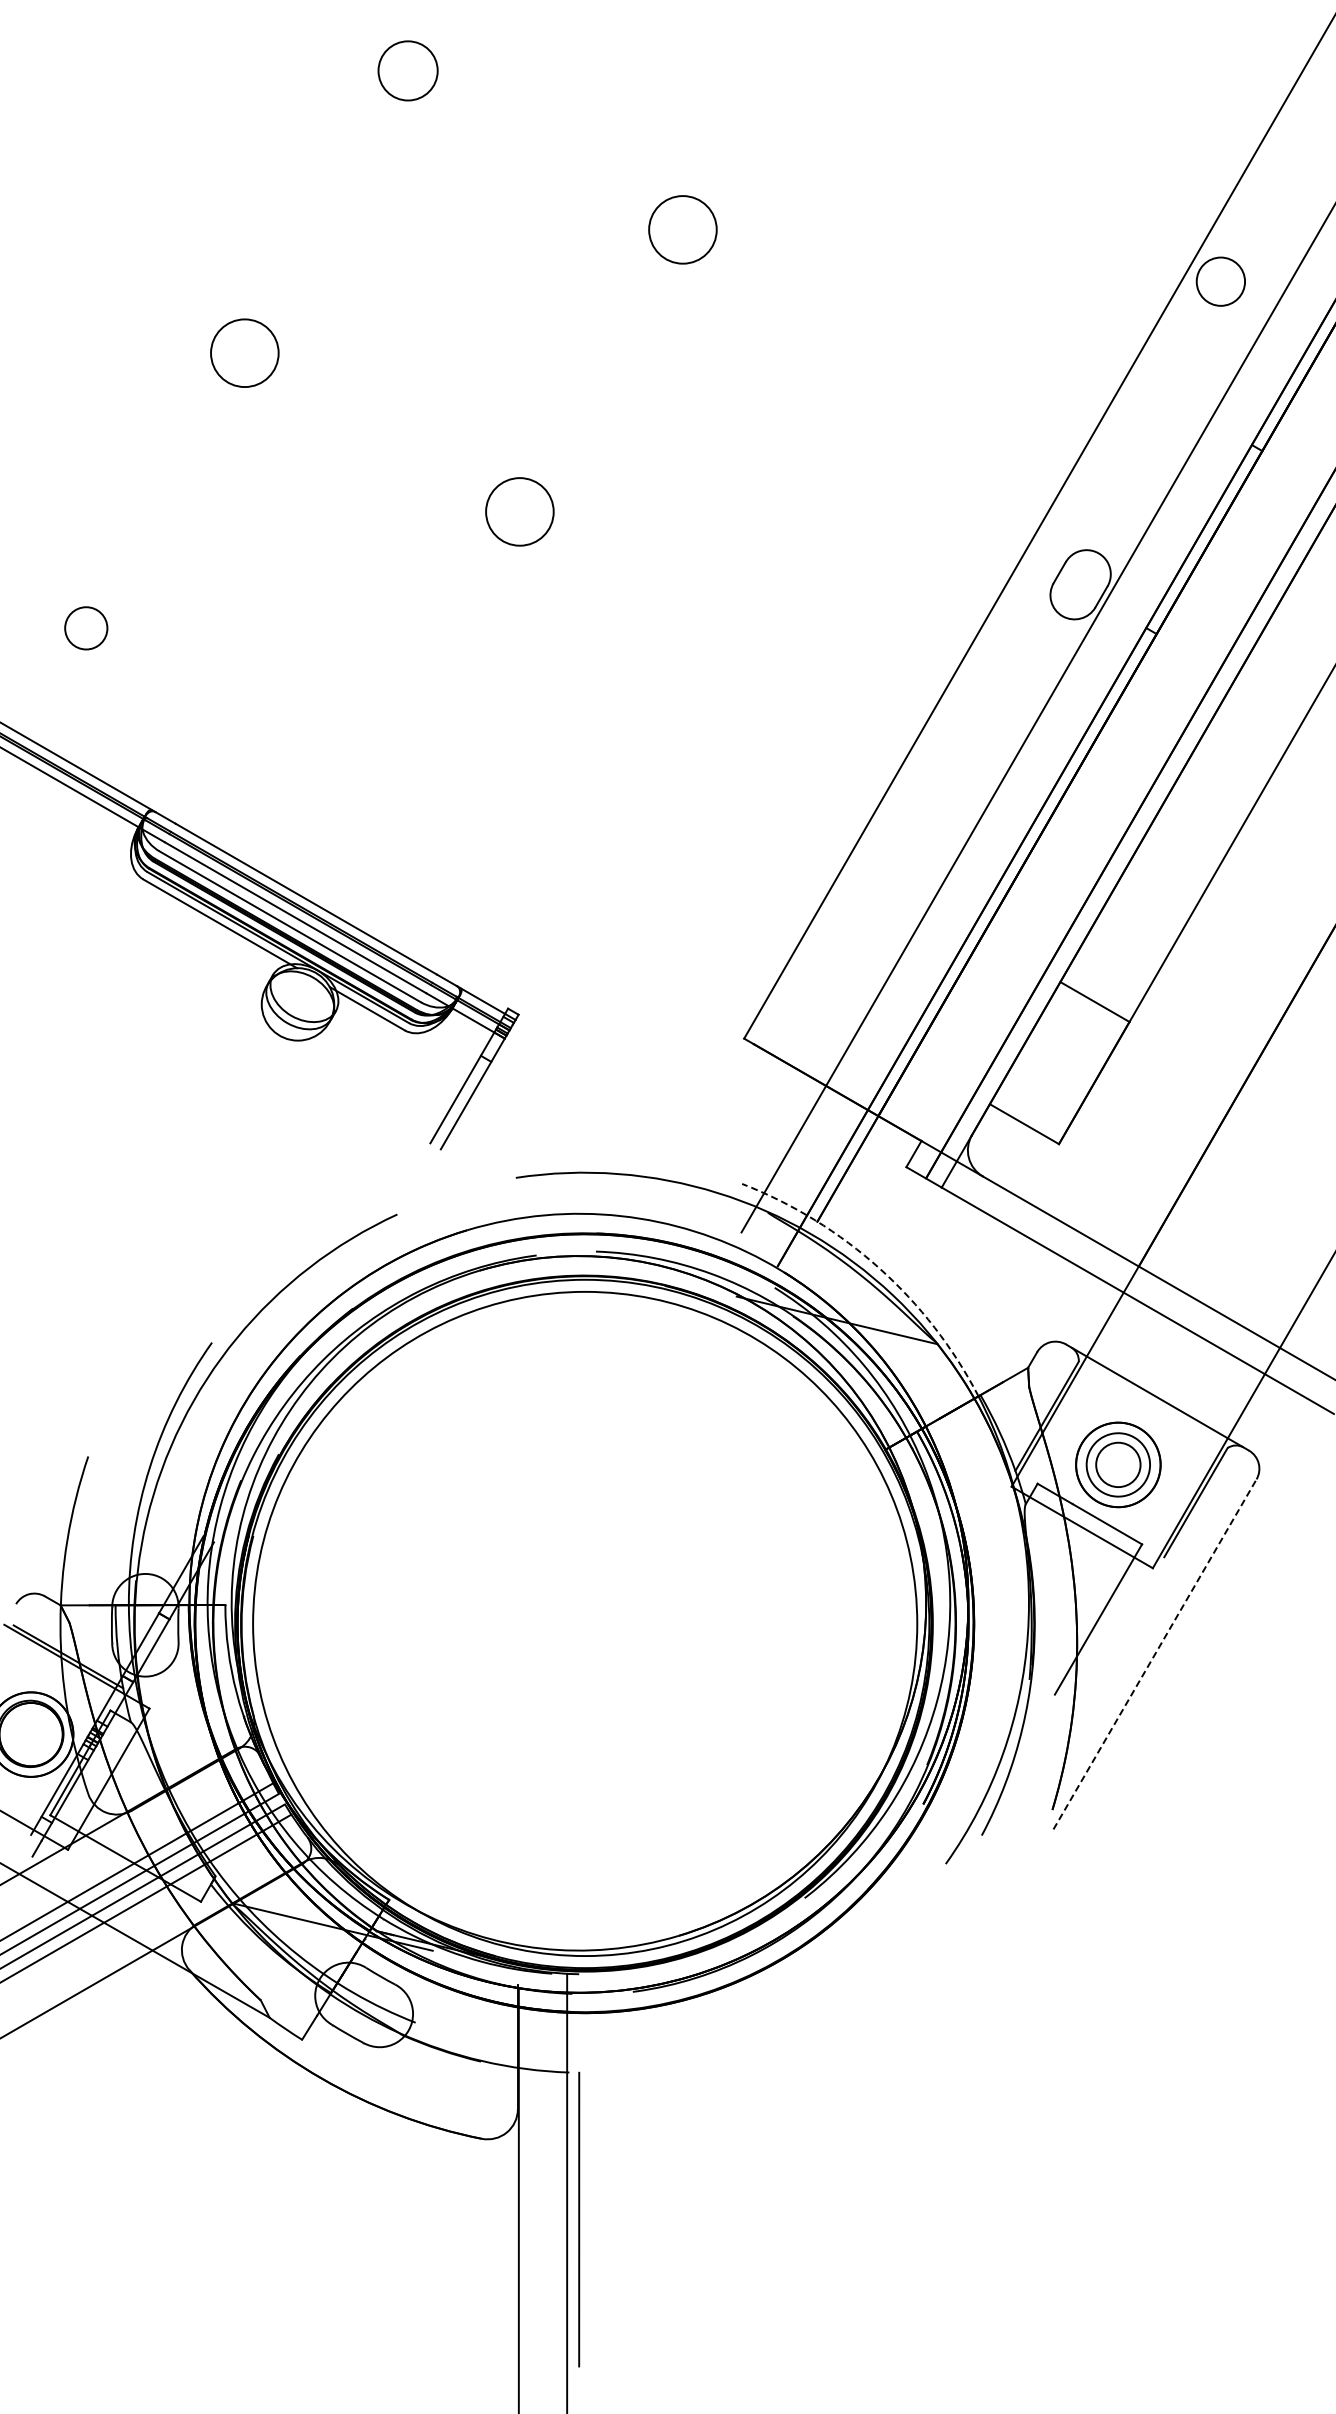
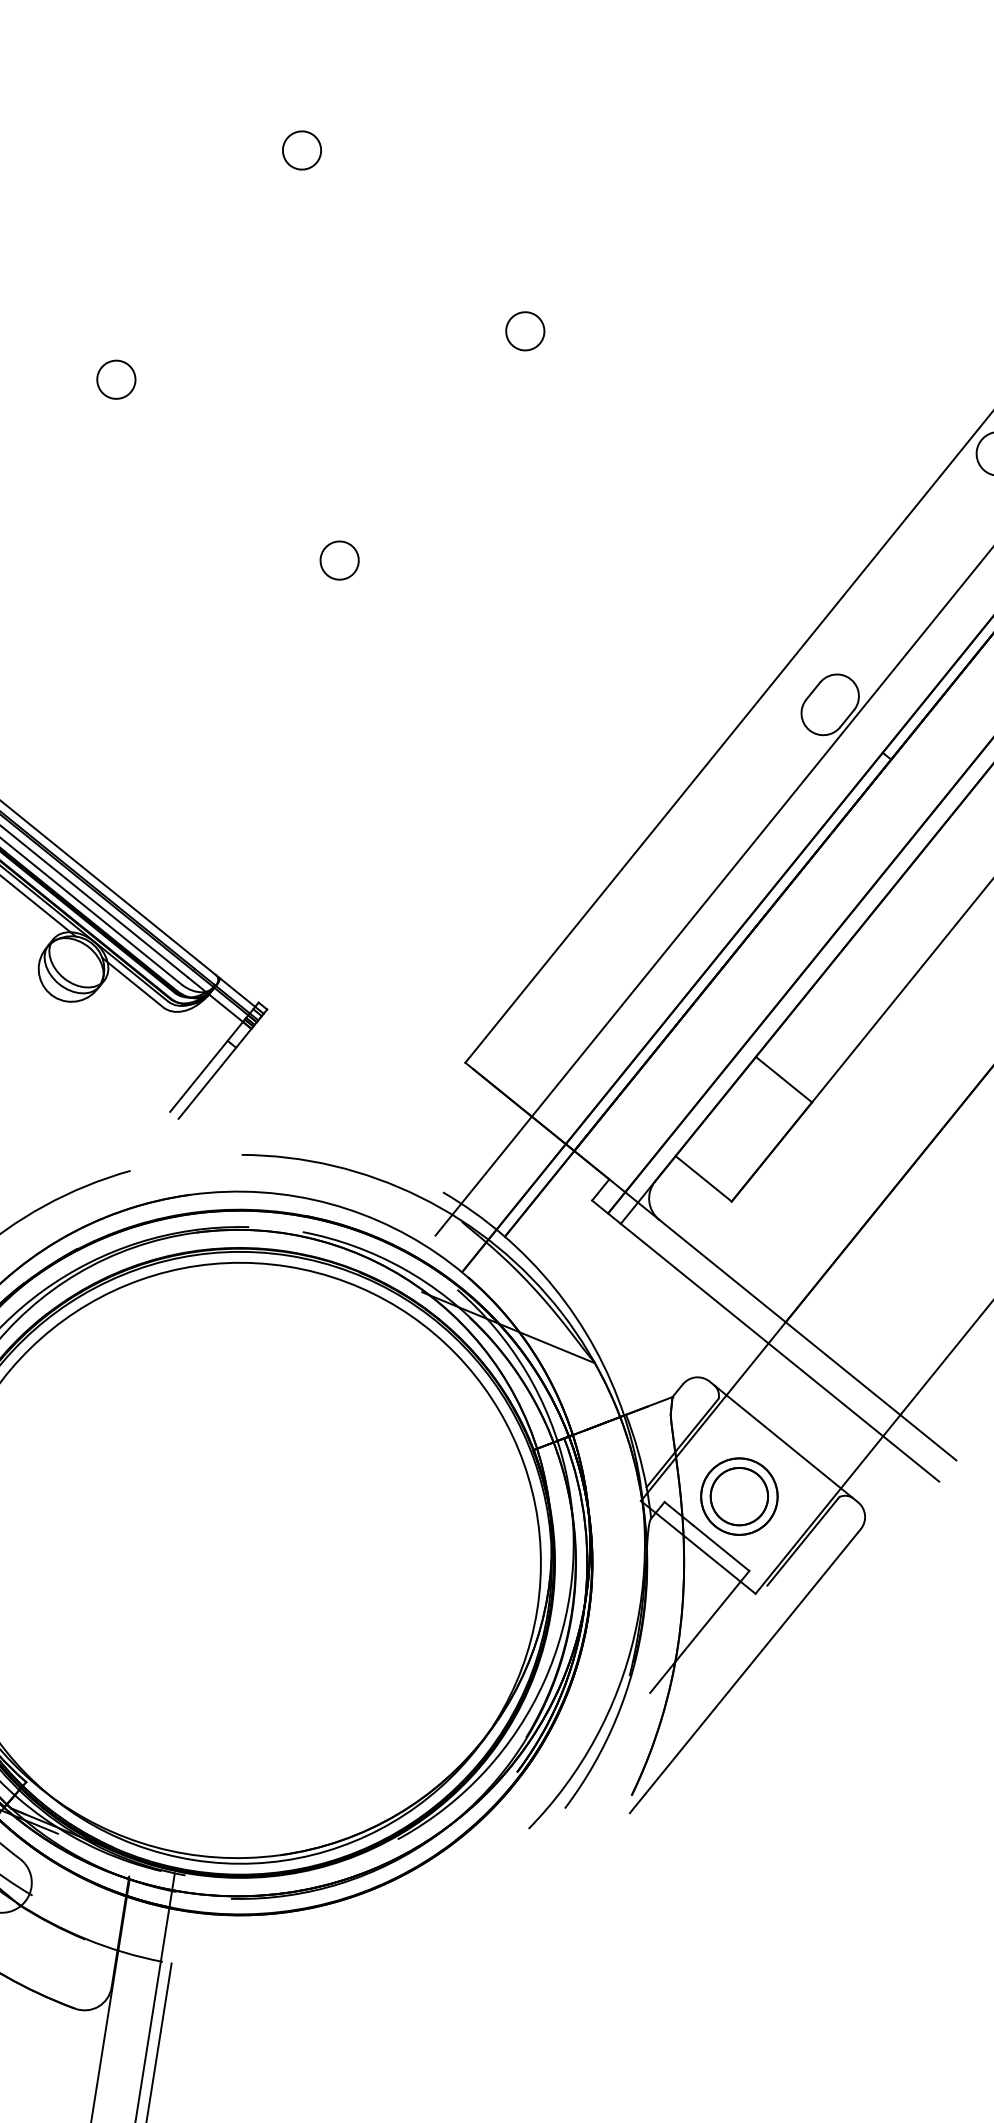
circle: (407, 70) -> (301, 150), size x0.71
circle: (683, 229) -> (525, 331), size x0.62
circle: (245, 353) -> (116, 379), size x0.62
circle: (520, 512) -> (339, 560), size x0.62
arc: (879, 1268) -> (553, 1287), dashed -> solid
circle: (1118, 1464) -> (739, 1496), size x1.43
line: (1155, 1654) -> (745, 1671), dashed -> solid

